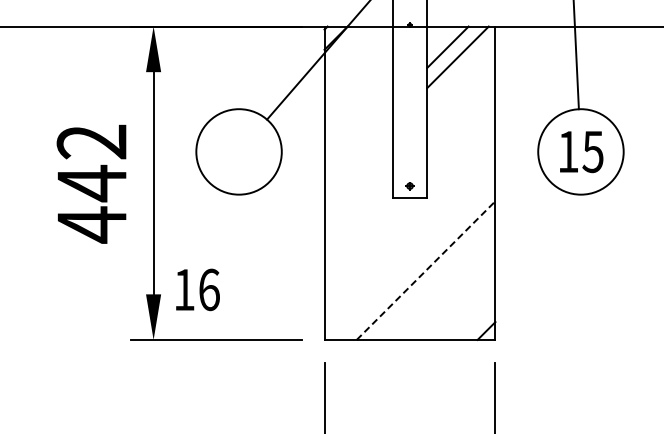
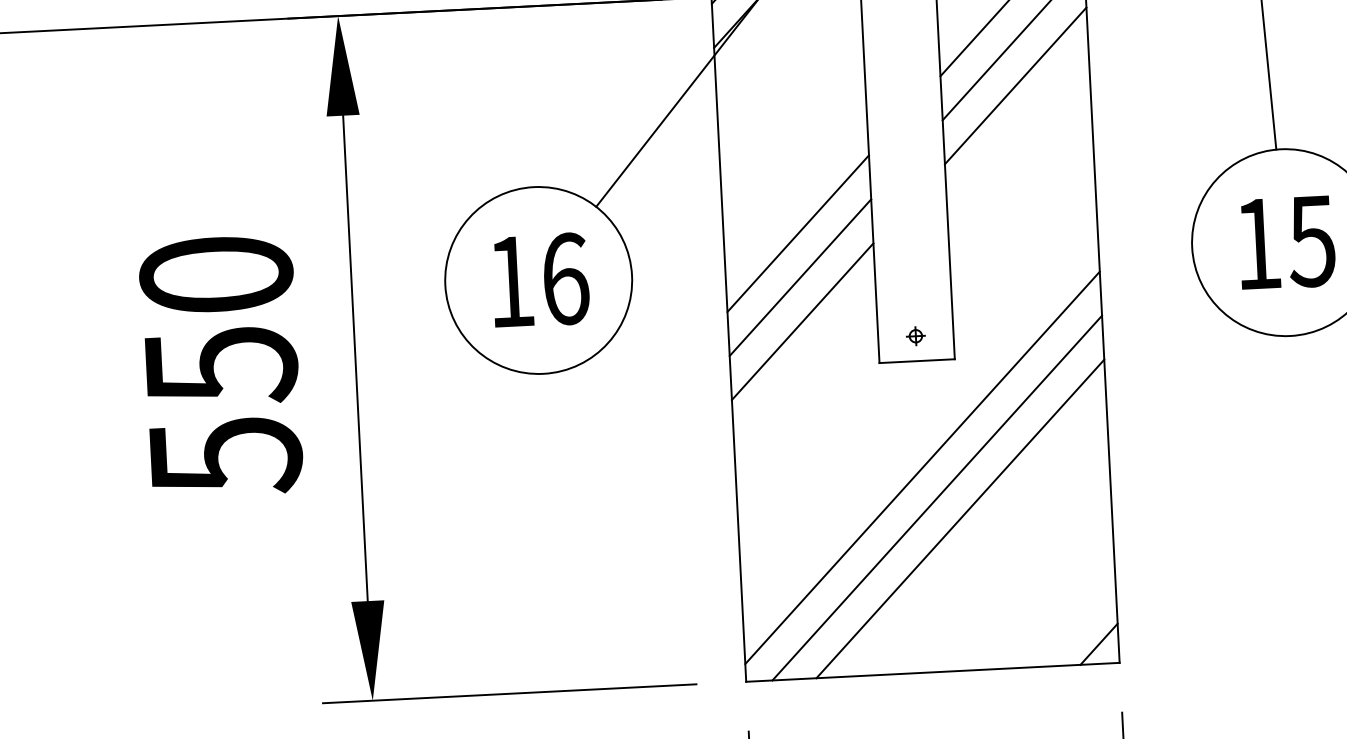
line: (461, 74) -> (1016, 86), added
line: (358, 136) -> (797, 233), added
line: (358, 156) -> (800, 277), added
line: (358, 176) -> (802, 320), added
text: (91, 183) -> (219, 365), 442 -> 550
line: (409, 245) -> (921, 466), added
line: (415, 260) -> (936, 498), added
line: (426, 270) -> (961, 518), dashed -> solid
text: (197, 289) -> (539, 279), moved

